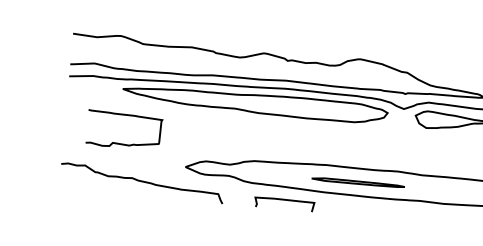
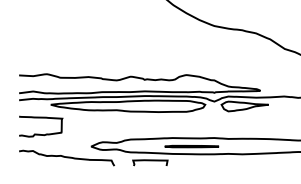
curve: (120, 141) -> (39, 133), moved

